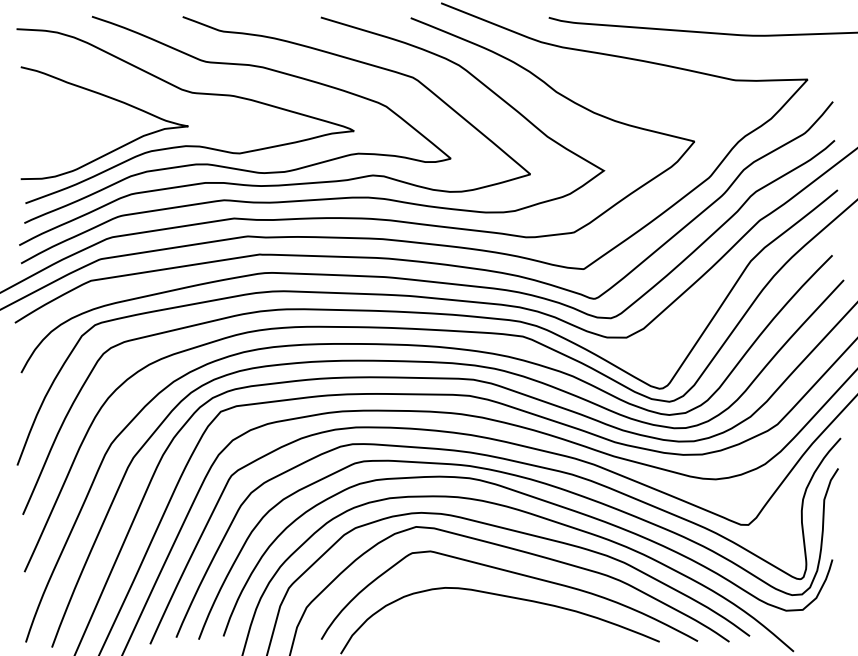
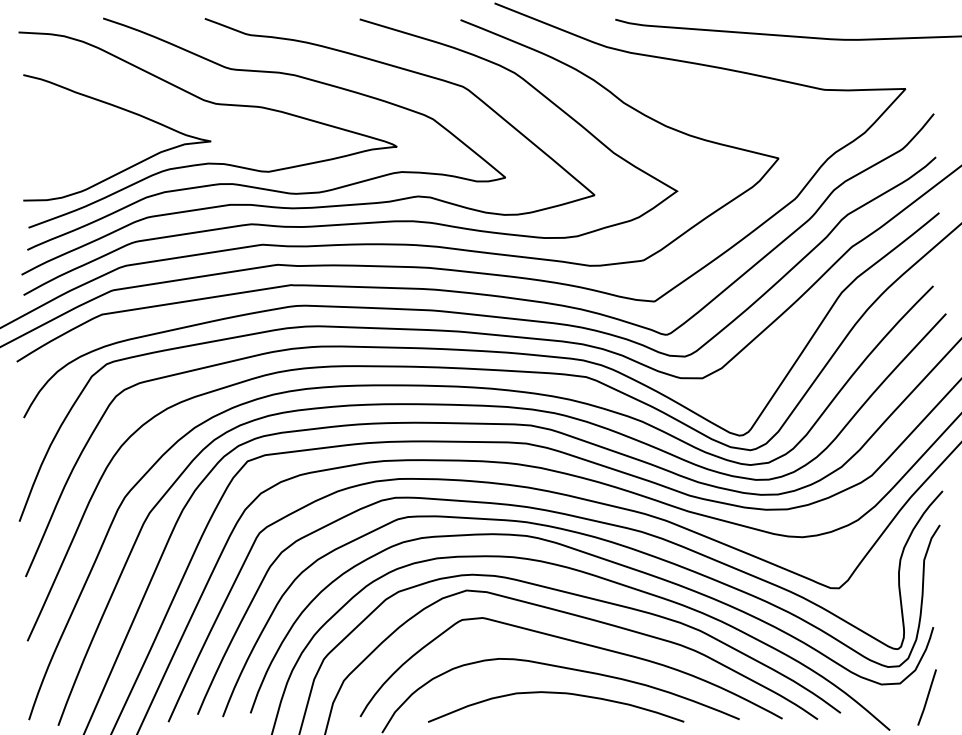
curve: (495, 618) -> (555, 693), added
line: (826, 622) -> (926, 697), added

